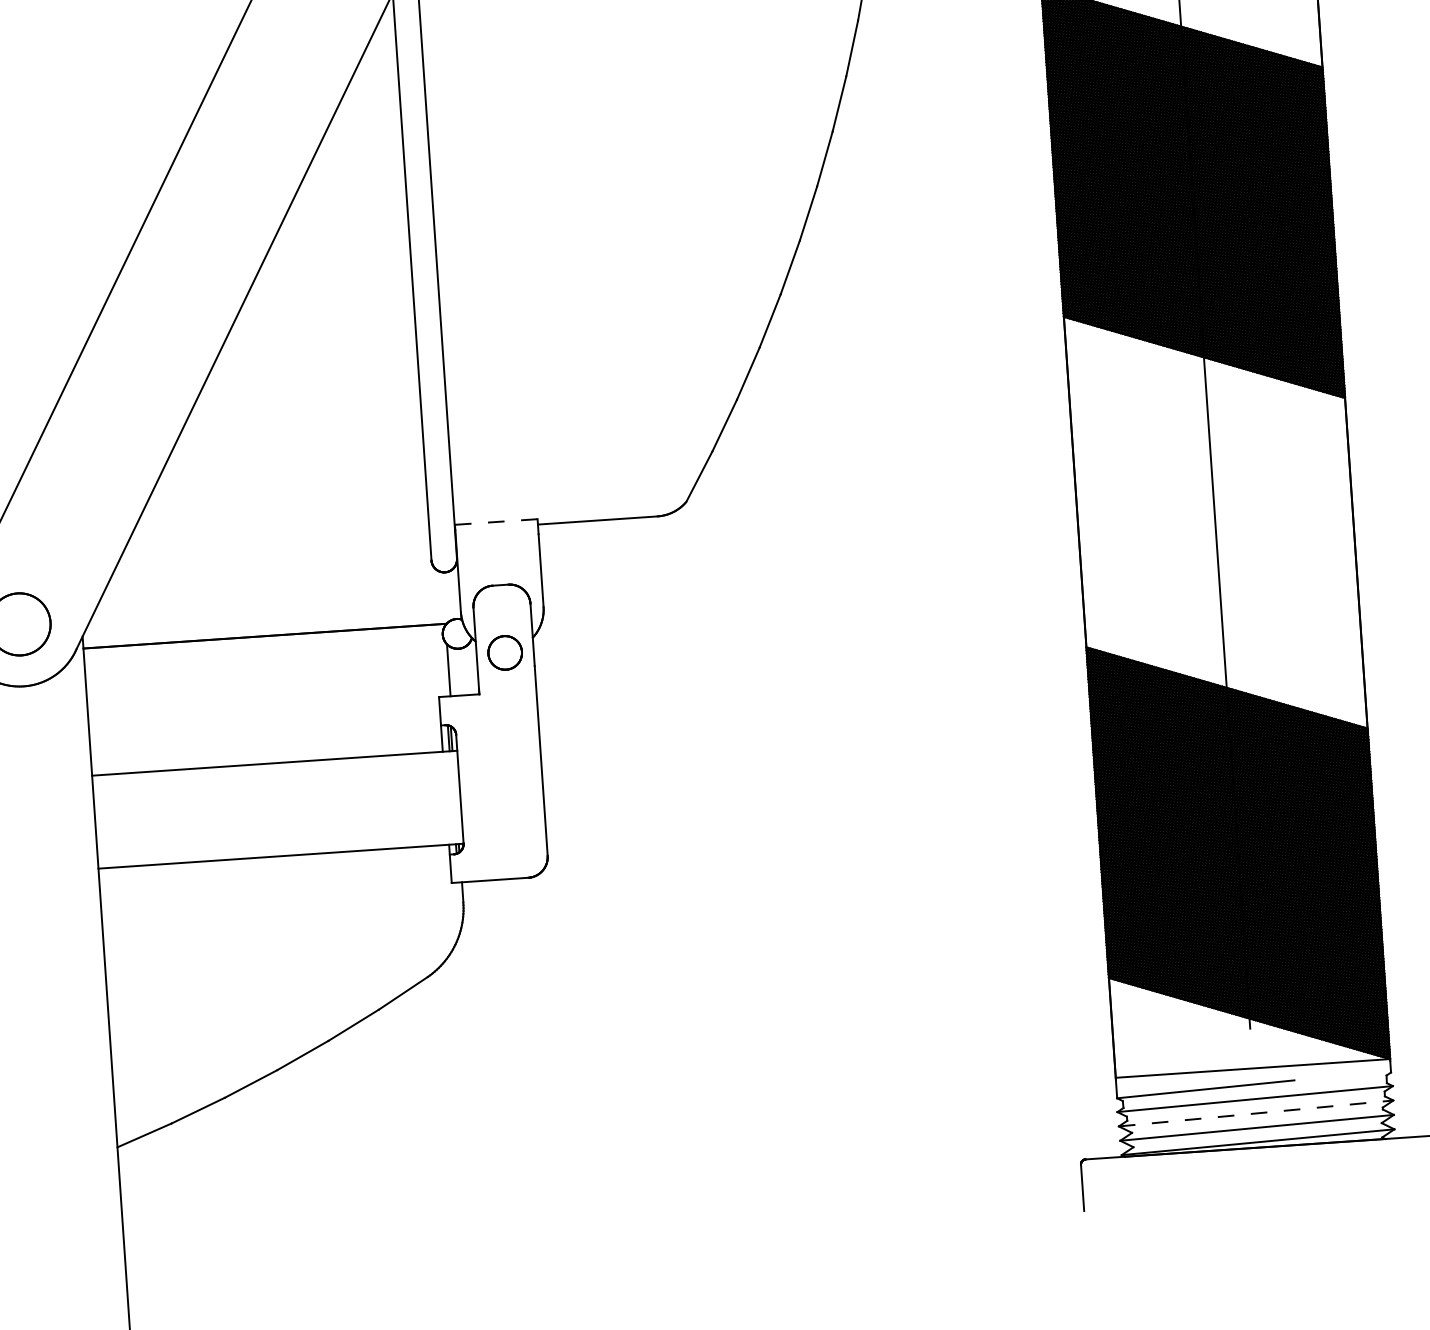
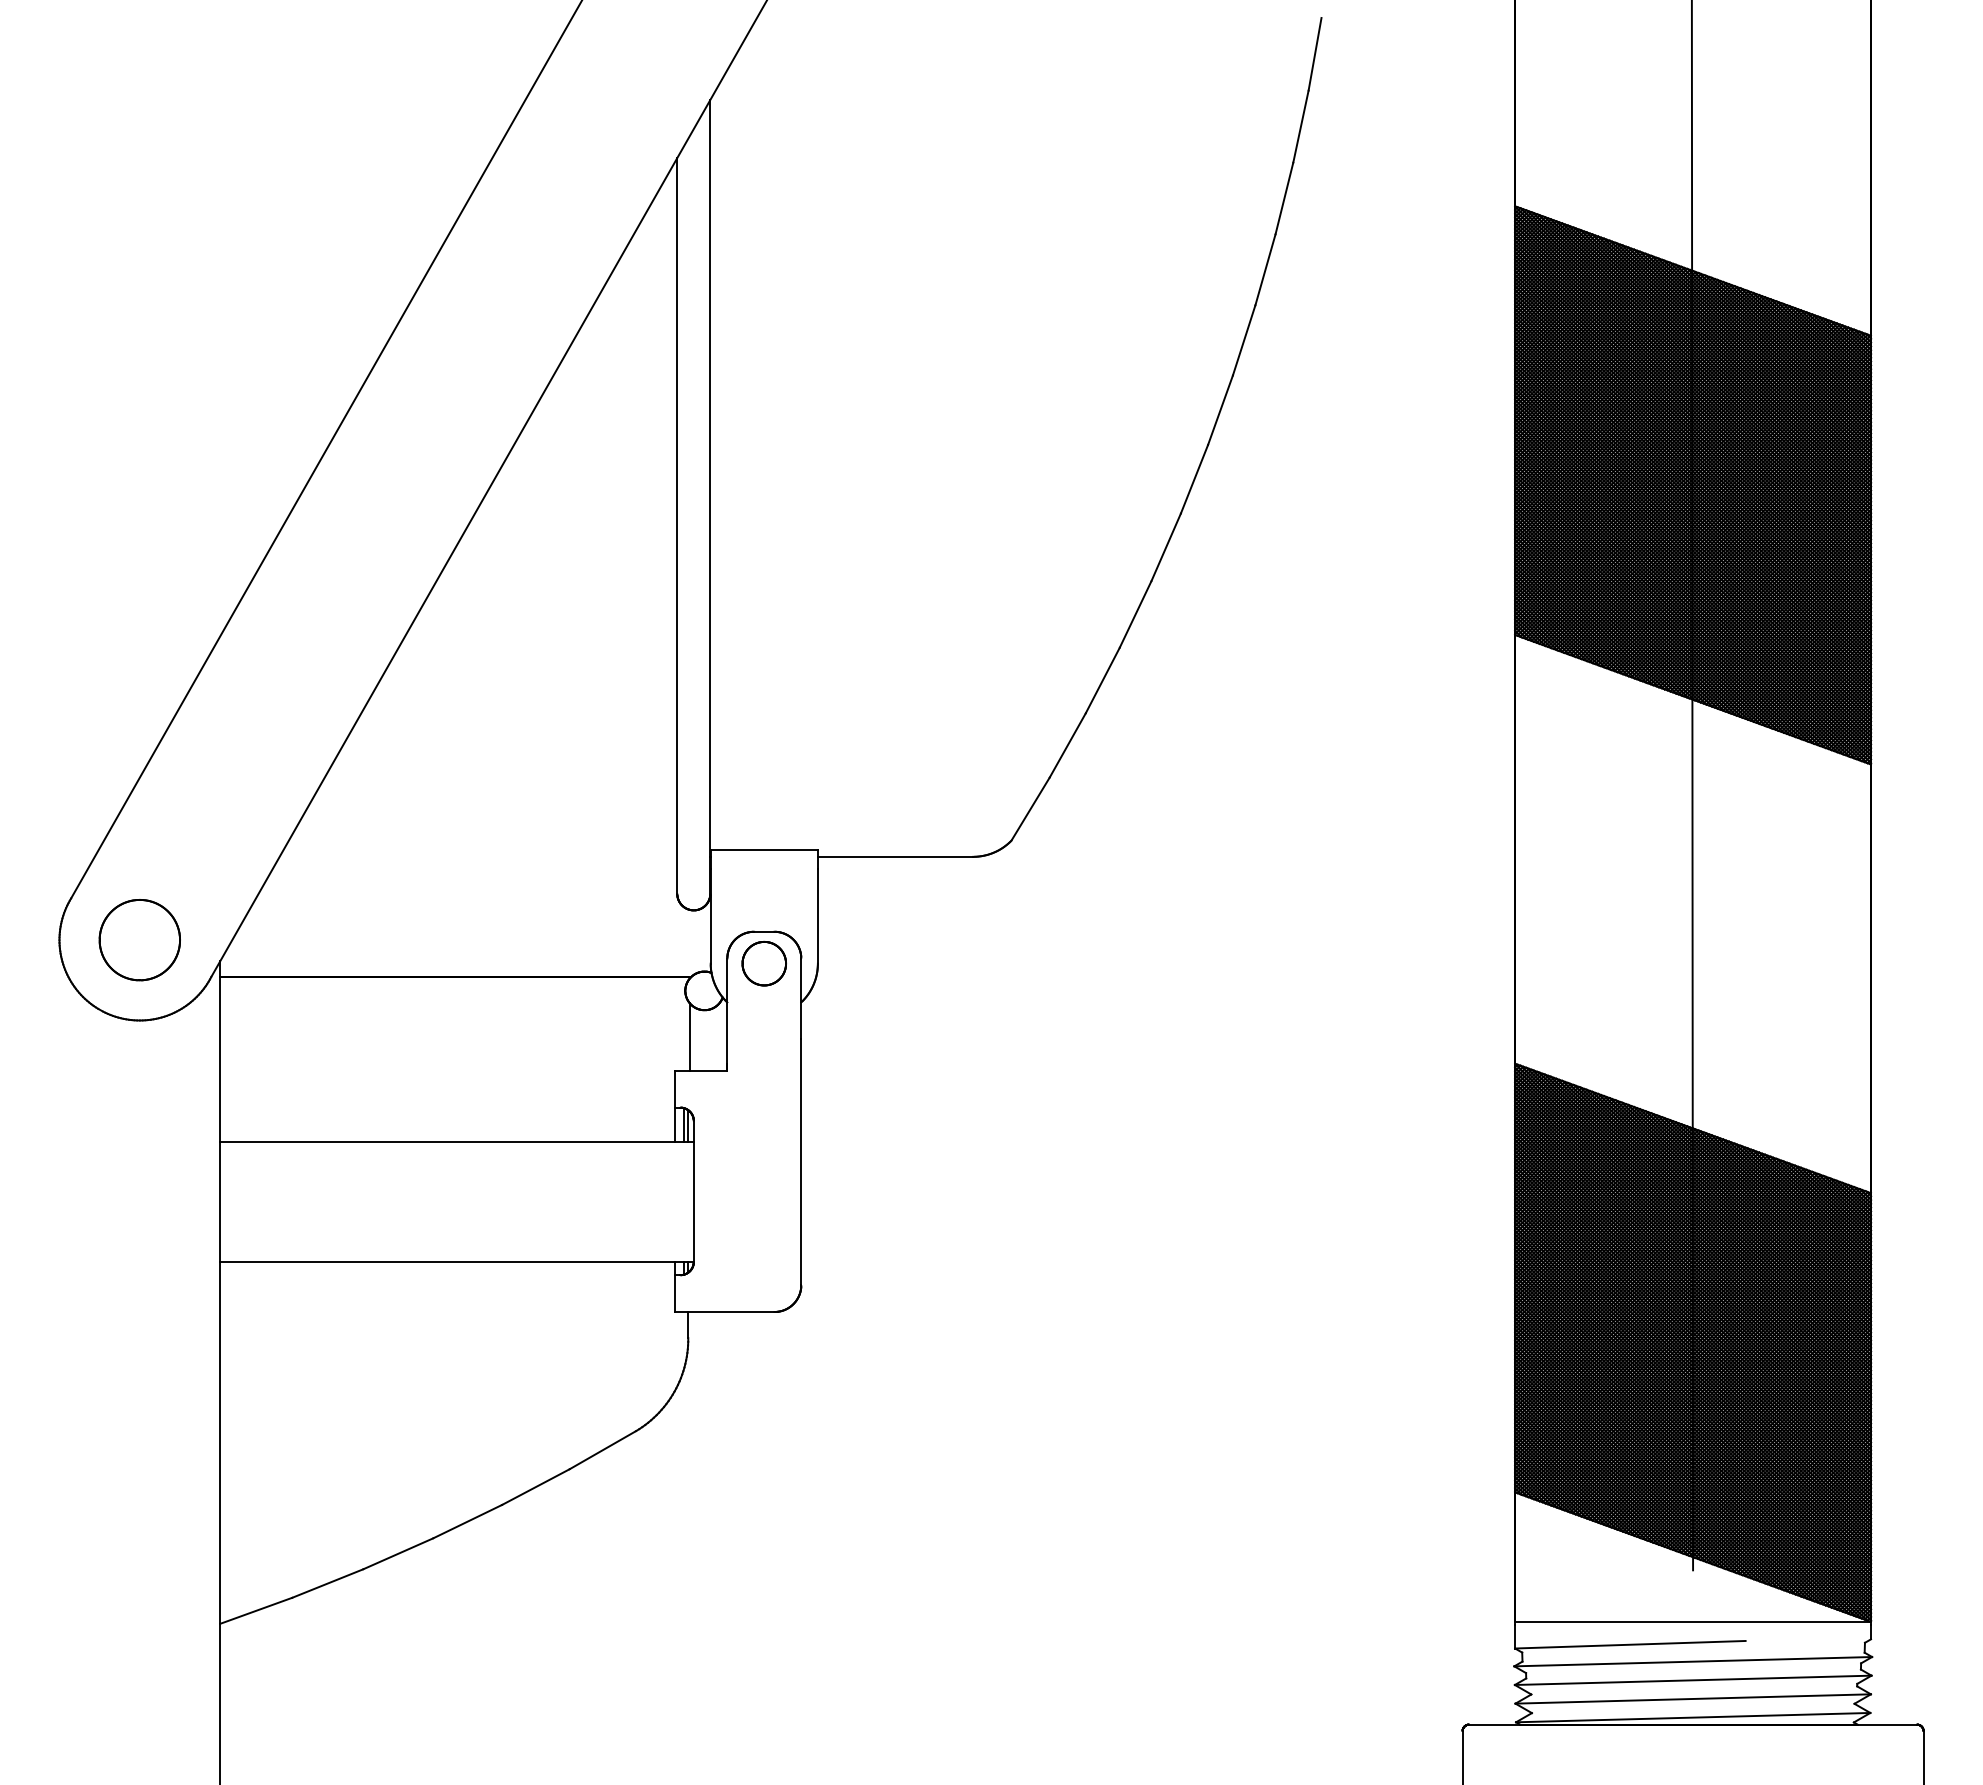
line: (496, 521) -> (764, 849), dashed -> solid
part: (504, 652) -> (763, 963), moved
line: (1256, 1113) -> (1693, 1680), dashed -> solid

